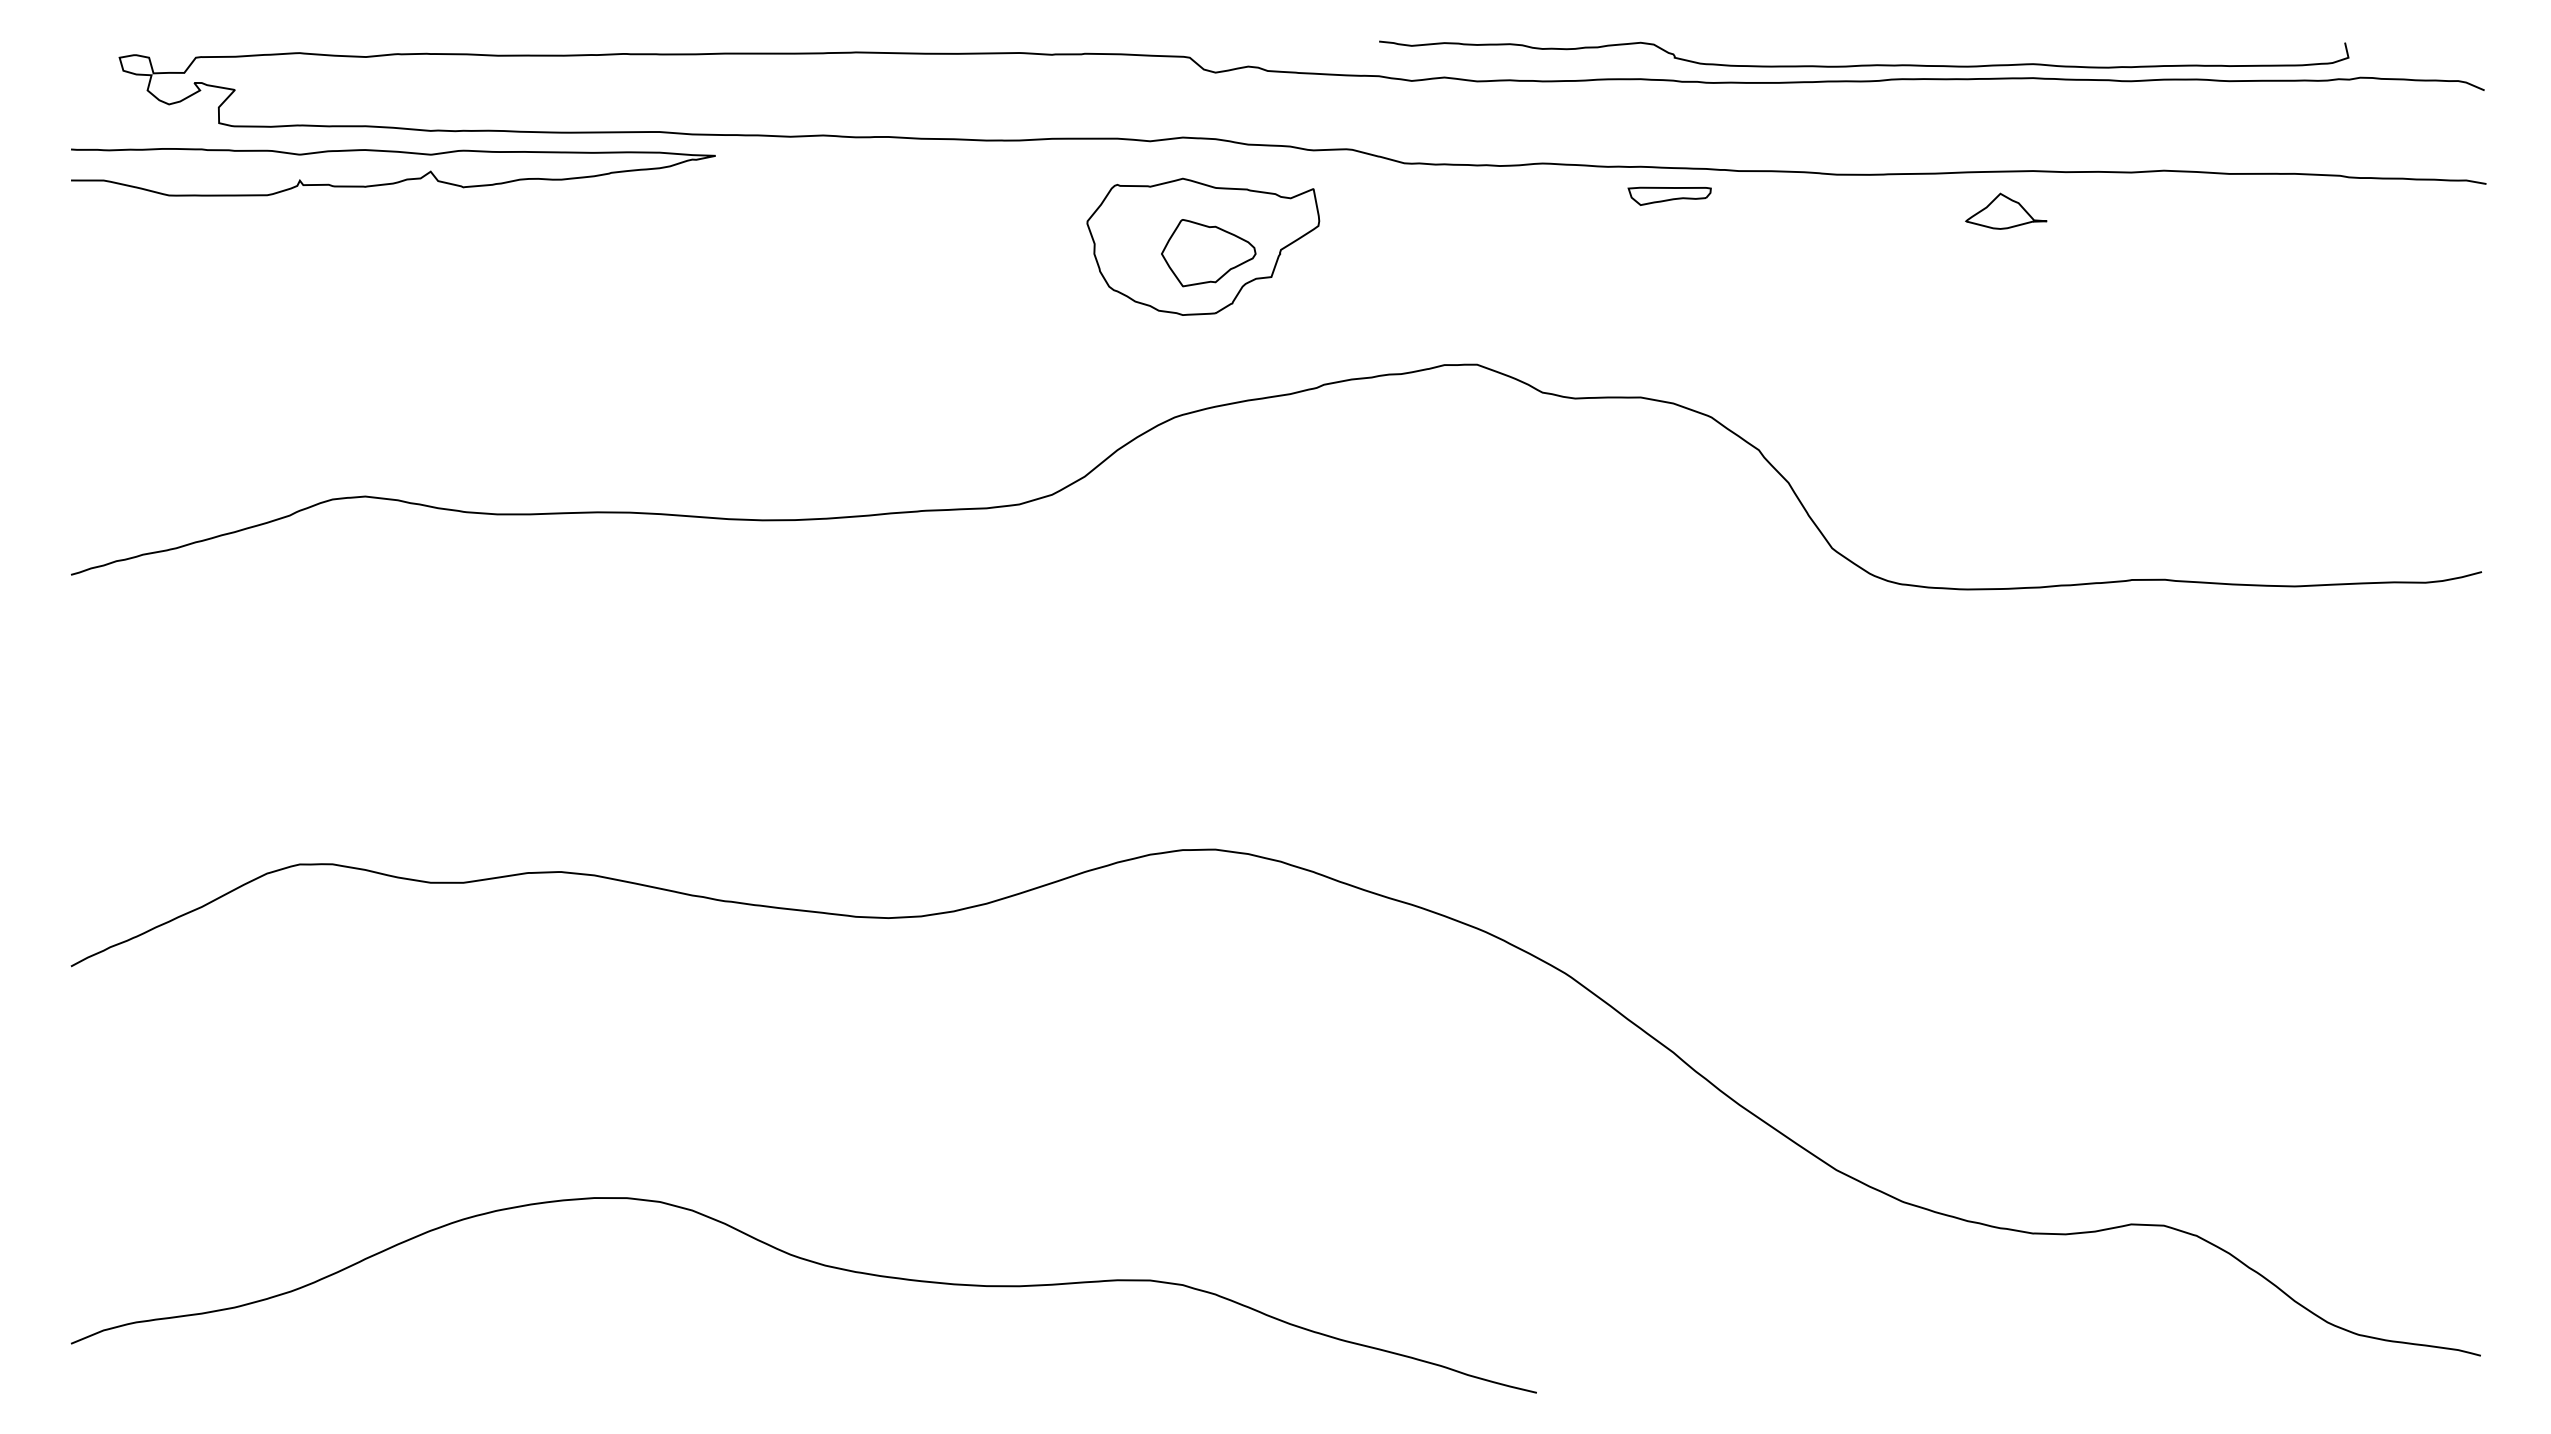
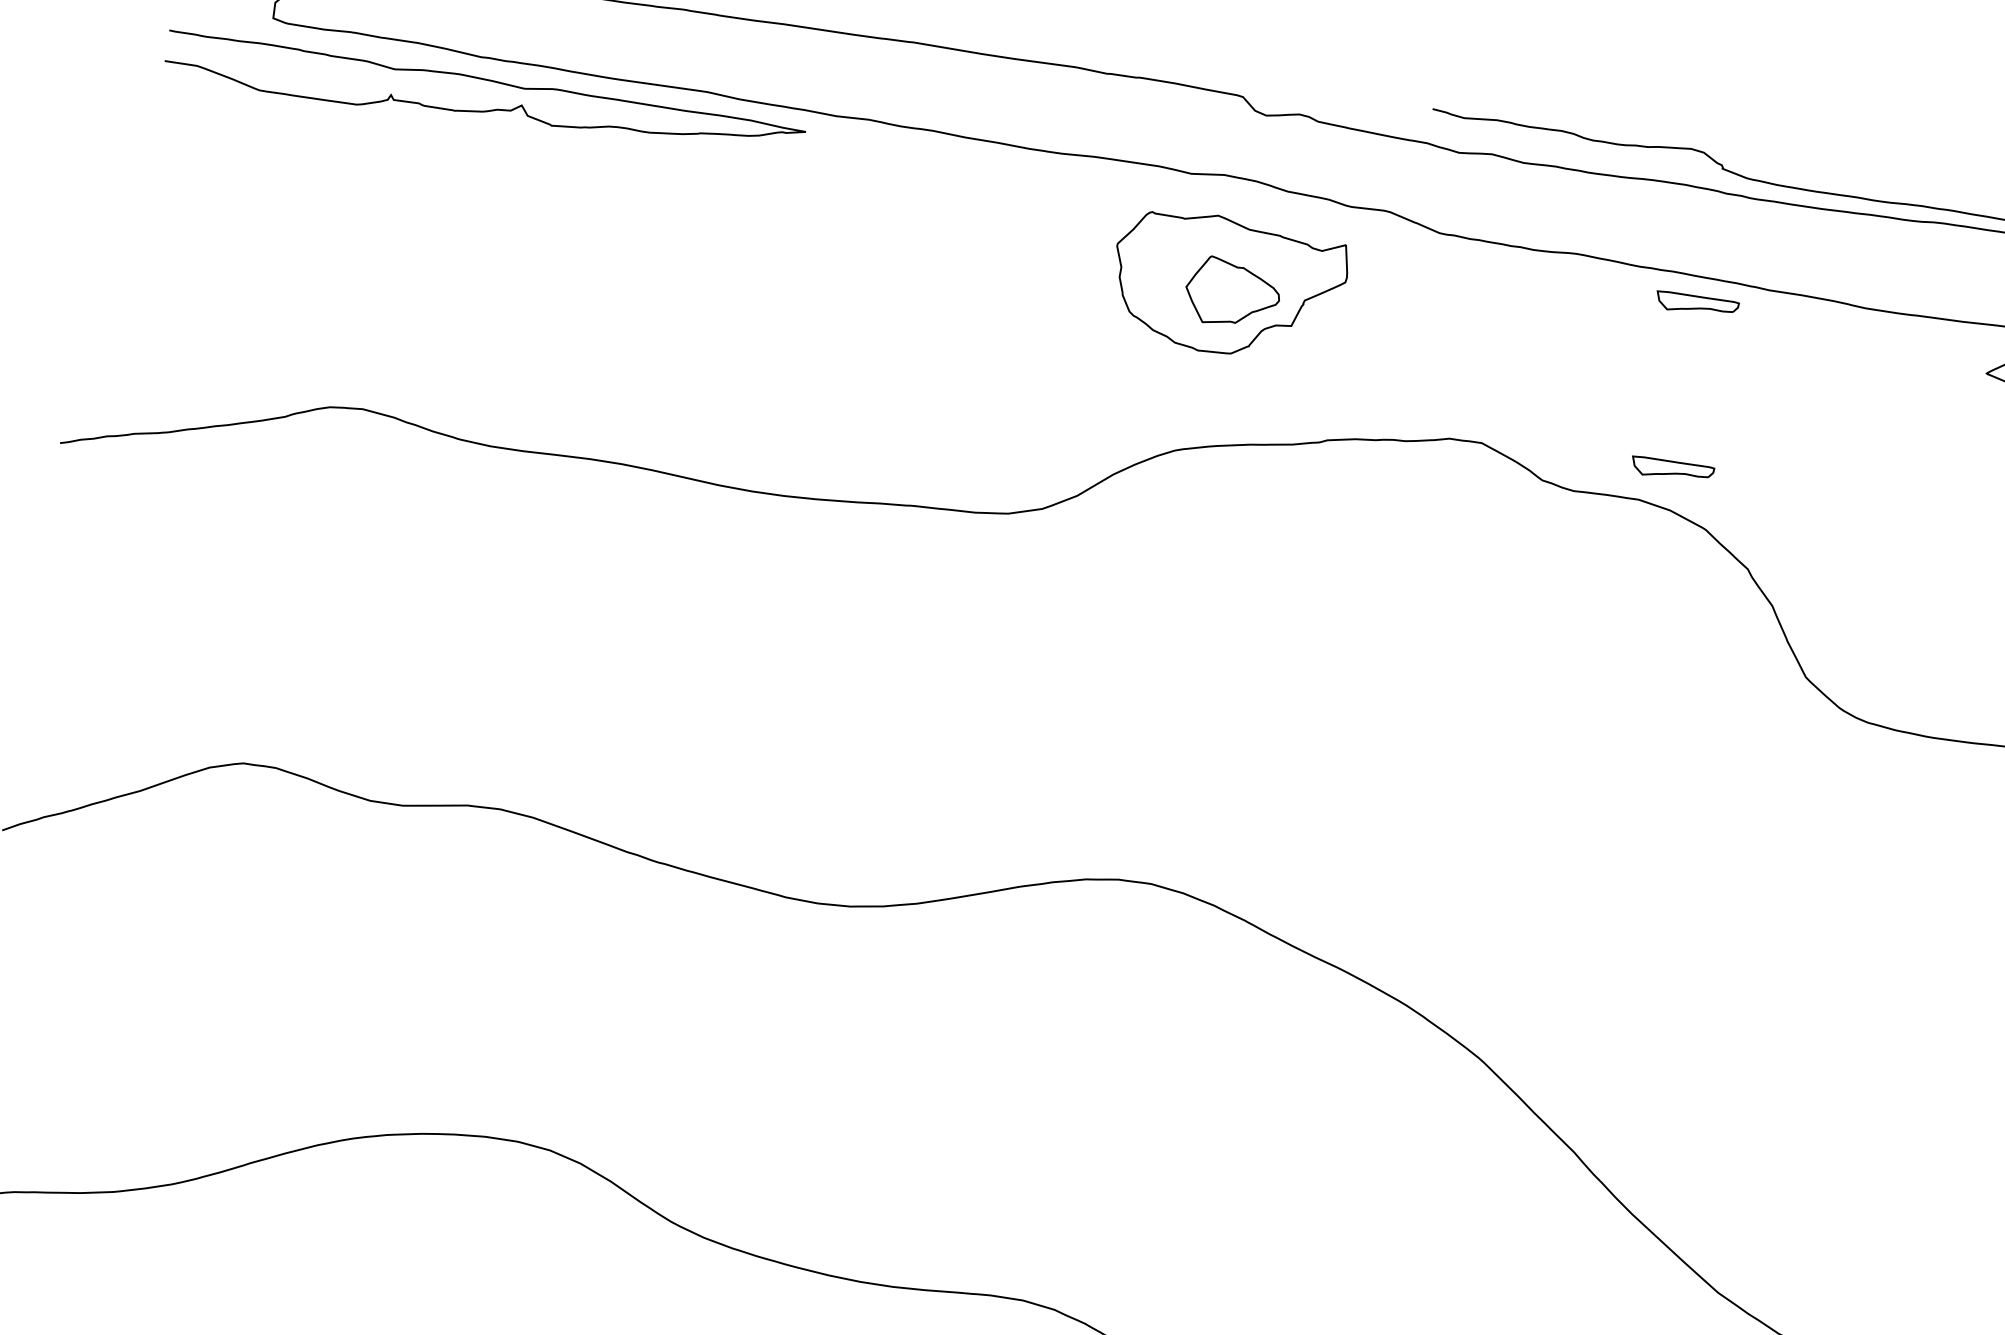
curve: (396, 181) -> (486, 110), moved
part: (1669, 362) -> (1672, 469), added

